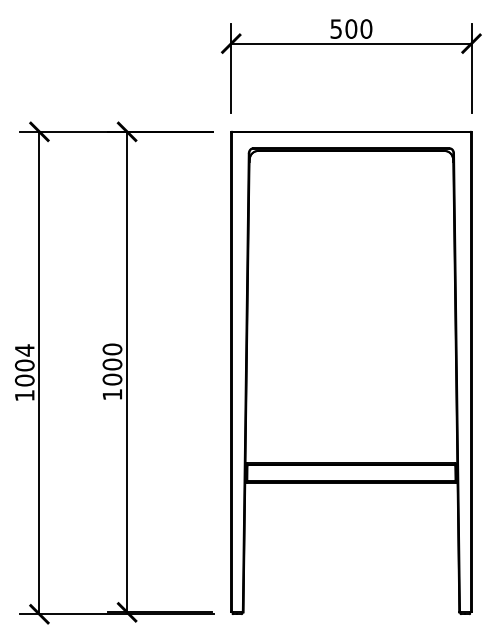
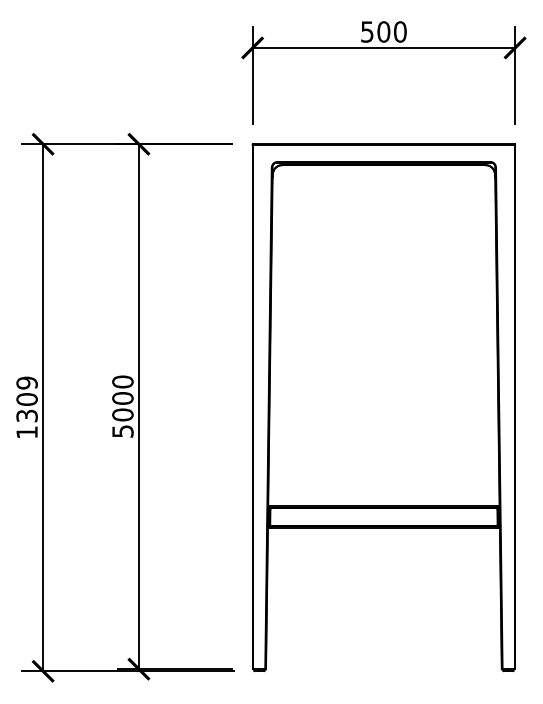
text: (24, 365) -> (26, 399), 1004 -> 1309
text: (112, 394) -> (122, 431), 1000 -> 5000

